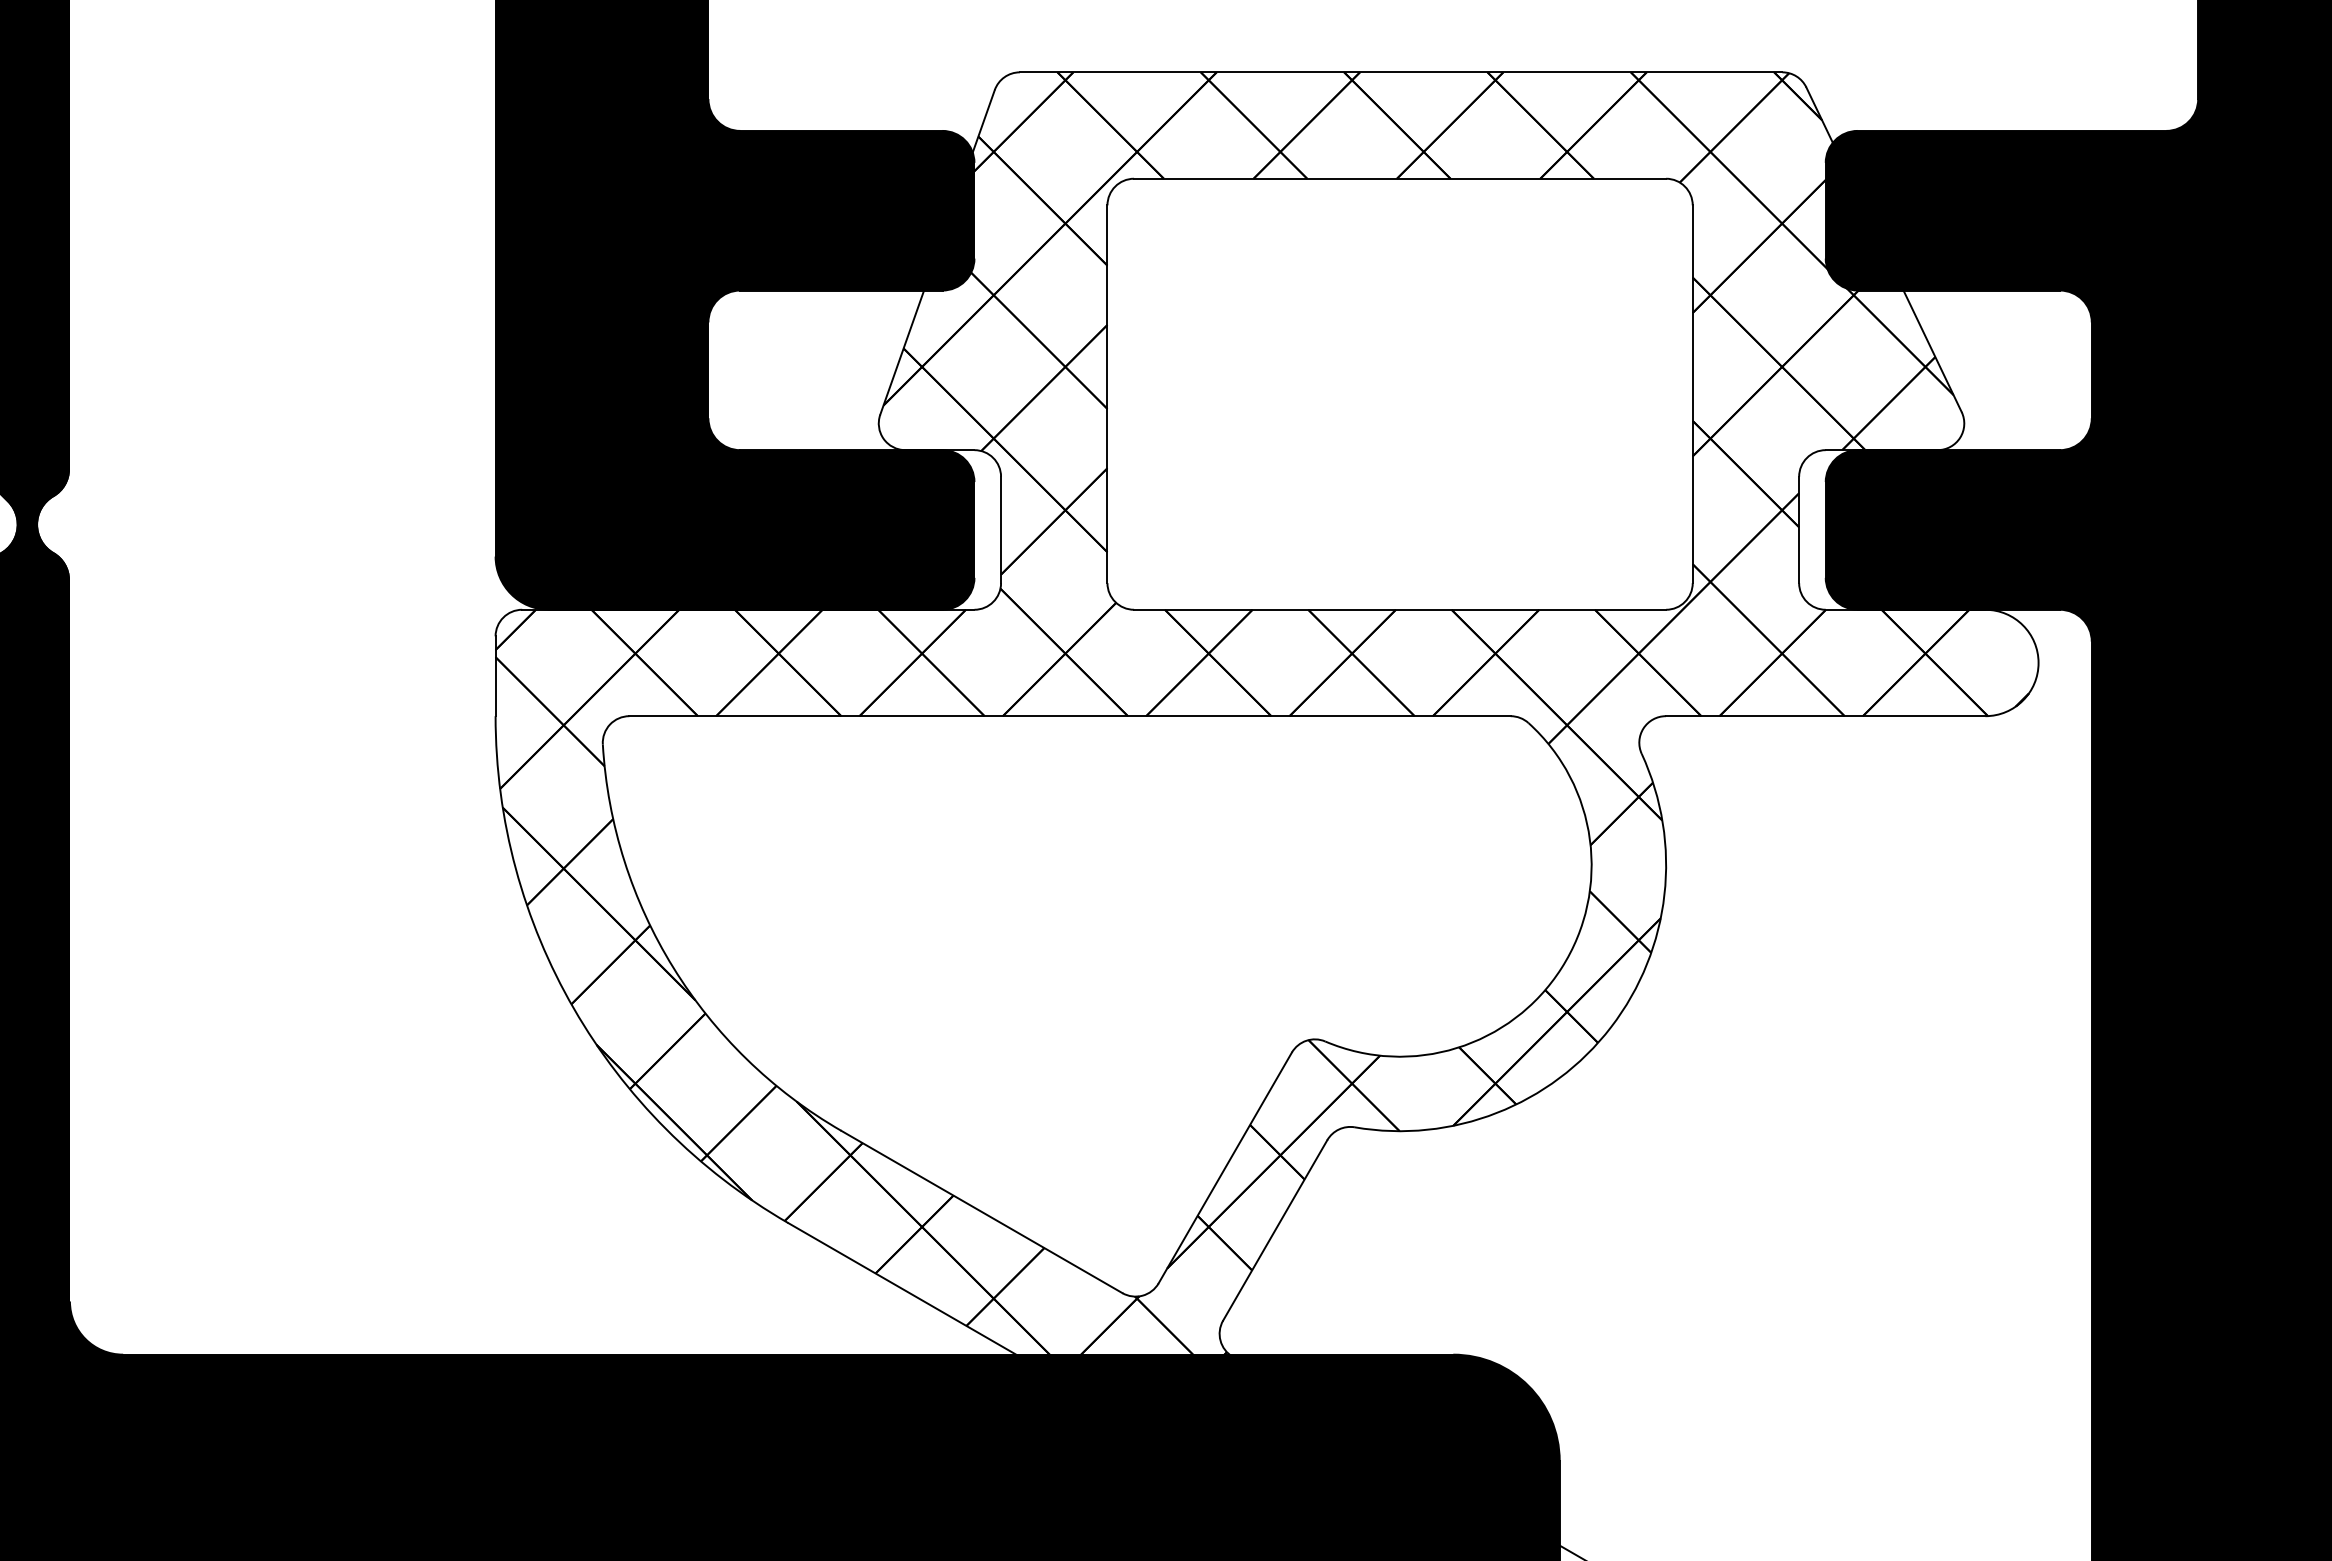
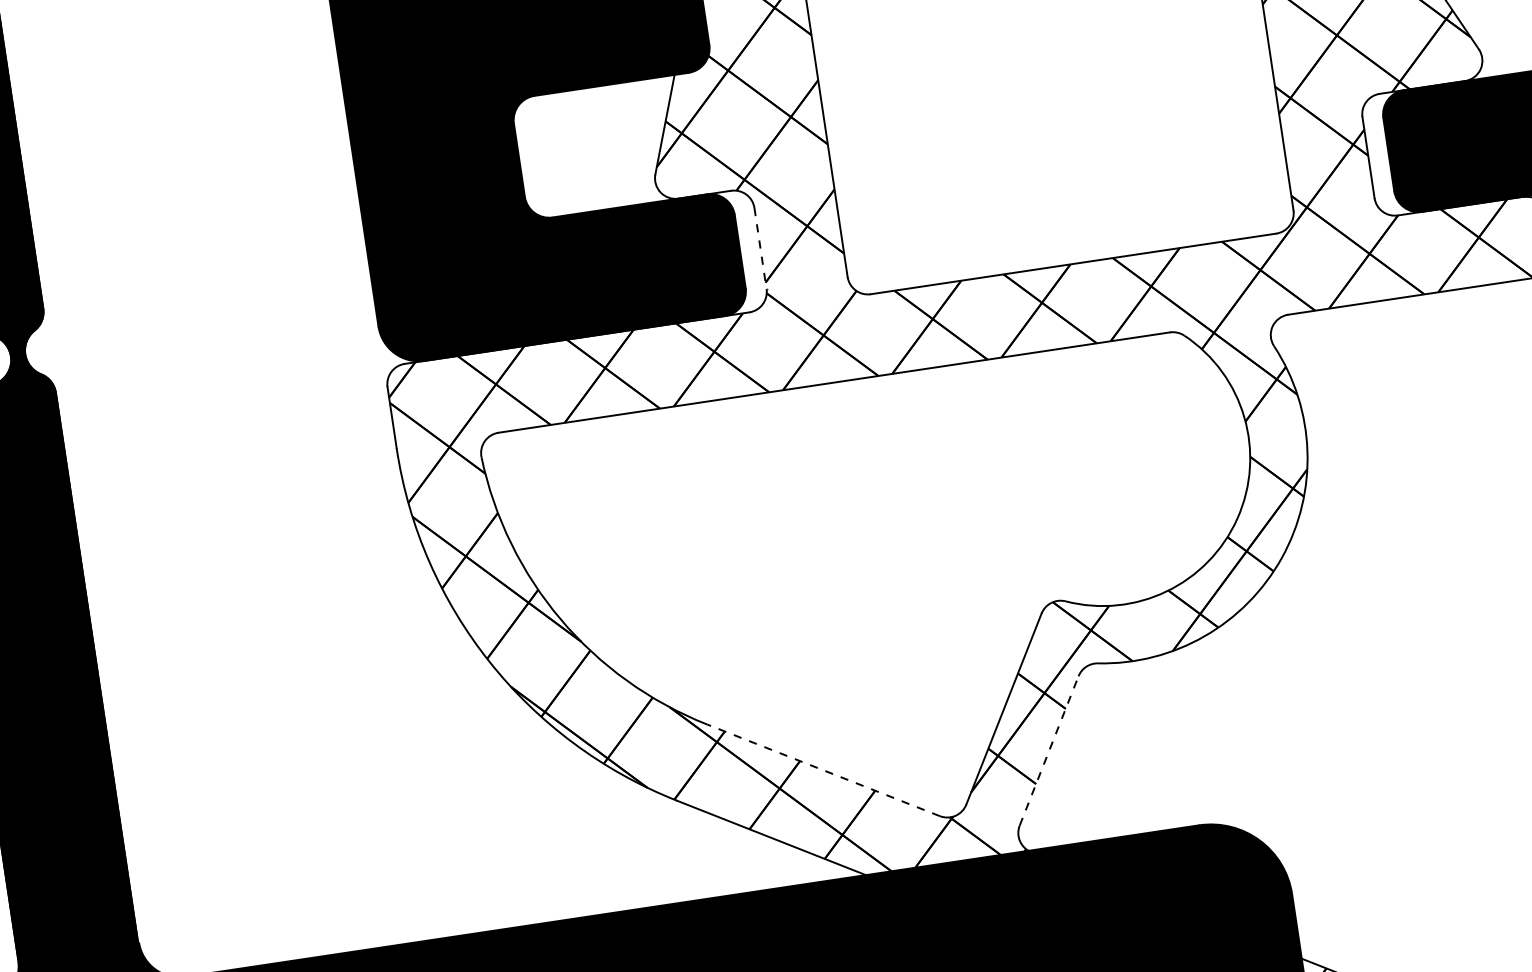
line: (1001, 530) -> (760, 248), solid -> dashed
line: (981, 1211) -> (823, 770), solid -> dashed
line: (1275, 1229) -> (1049, 750), solid -> dashed

